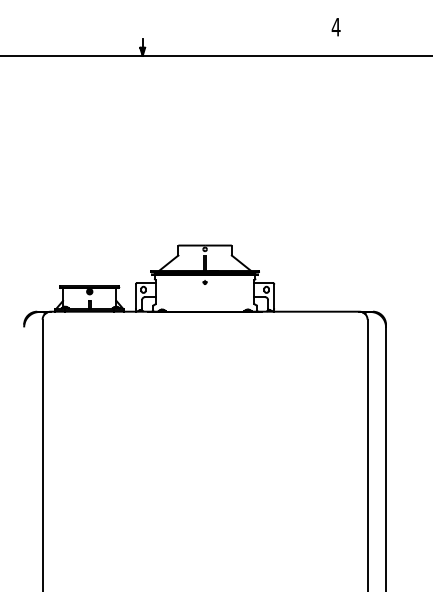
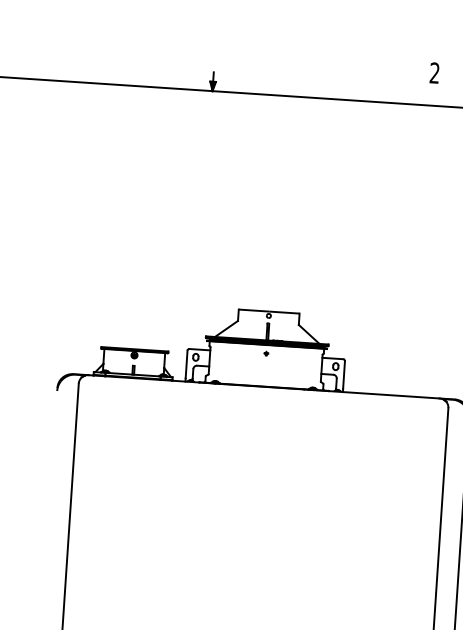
text: (335, 26) -> (434, 72), 4 -> 2

